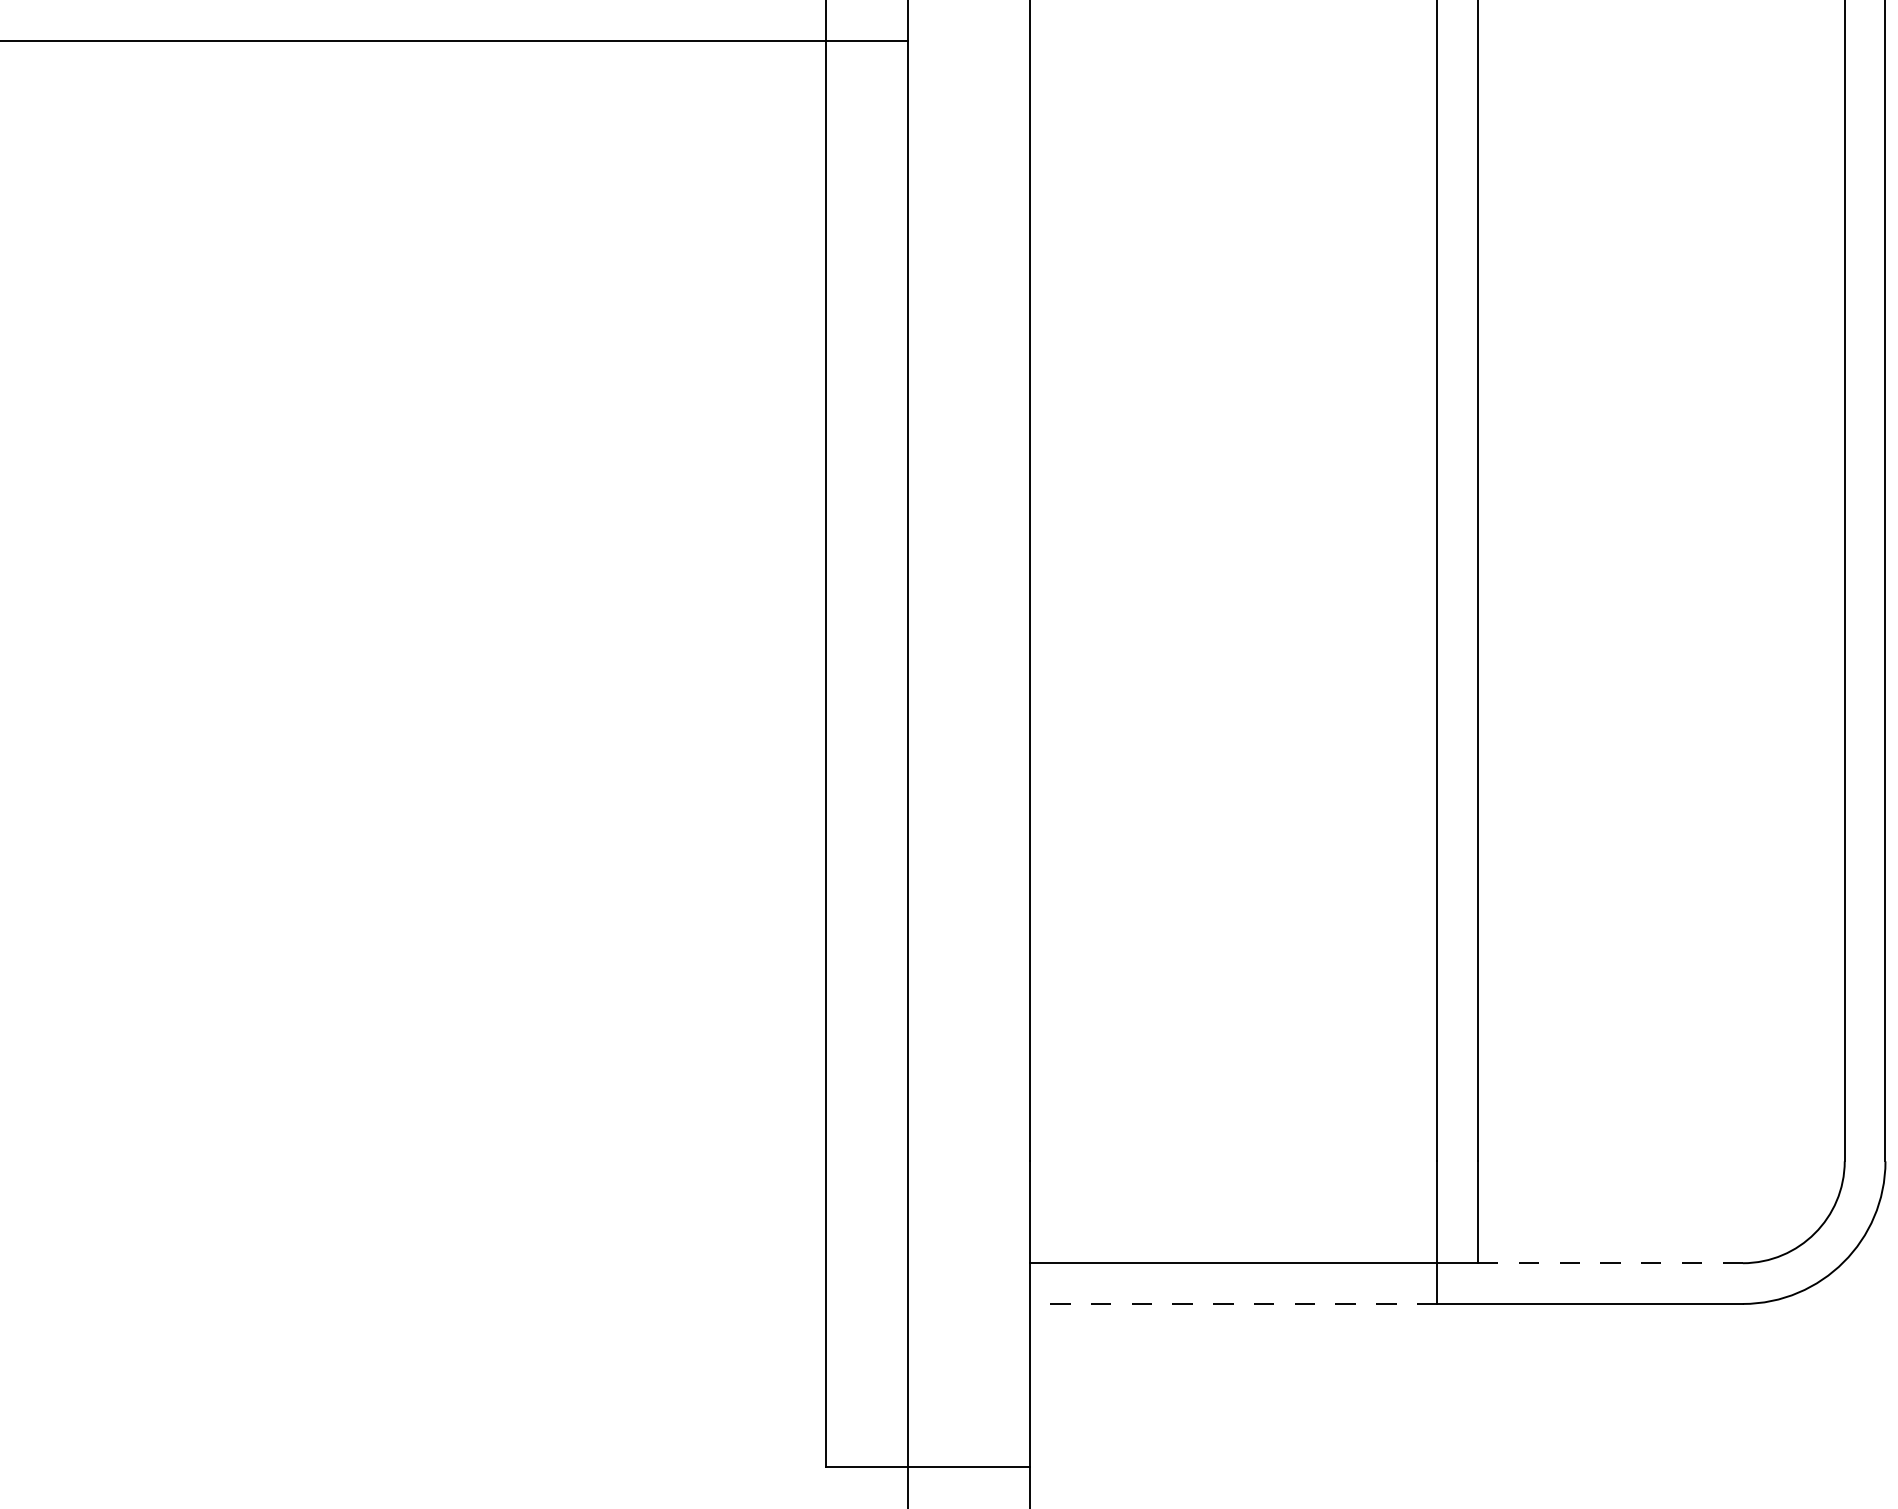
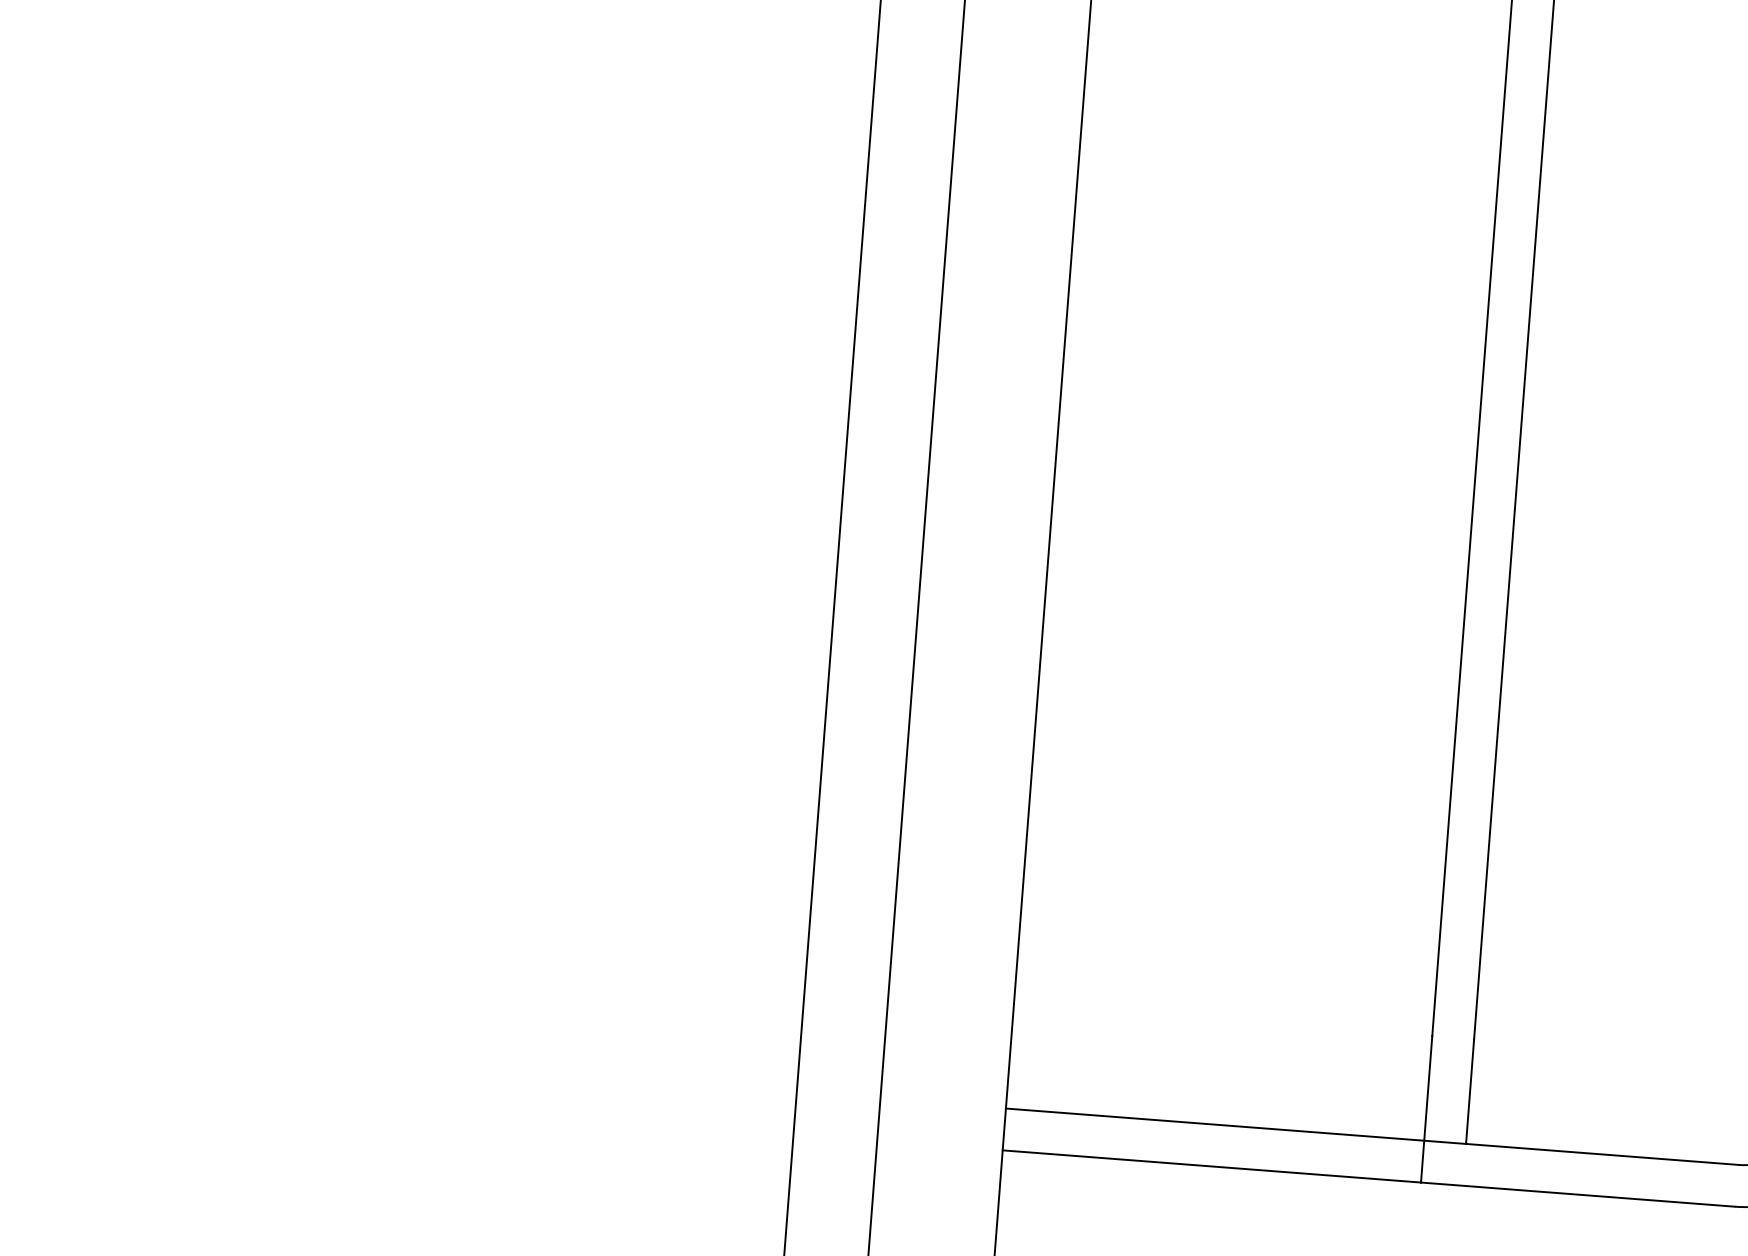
line: (1609, 1263) -> (1601, 1154), dashed -> solid
line: (1233, 1303) -> (1211, 1165), dashed -> solid

